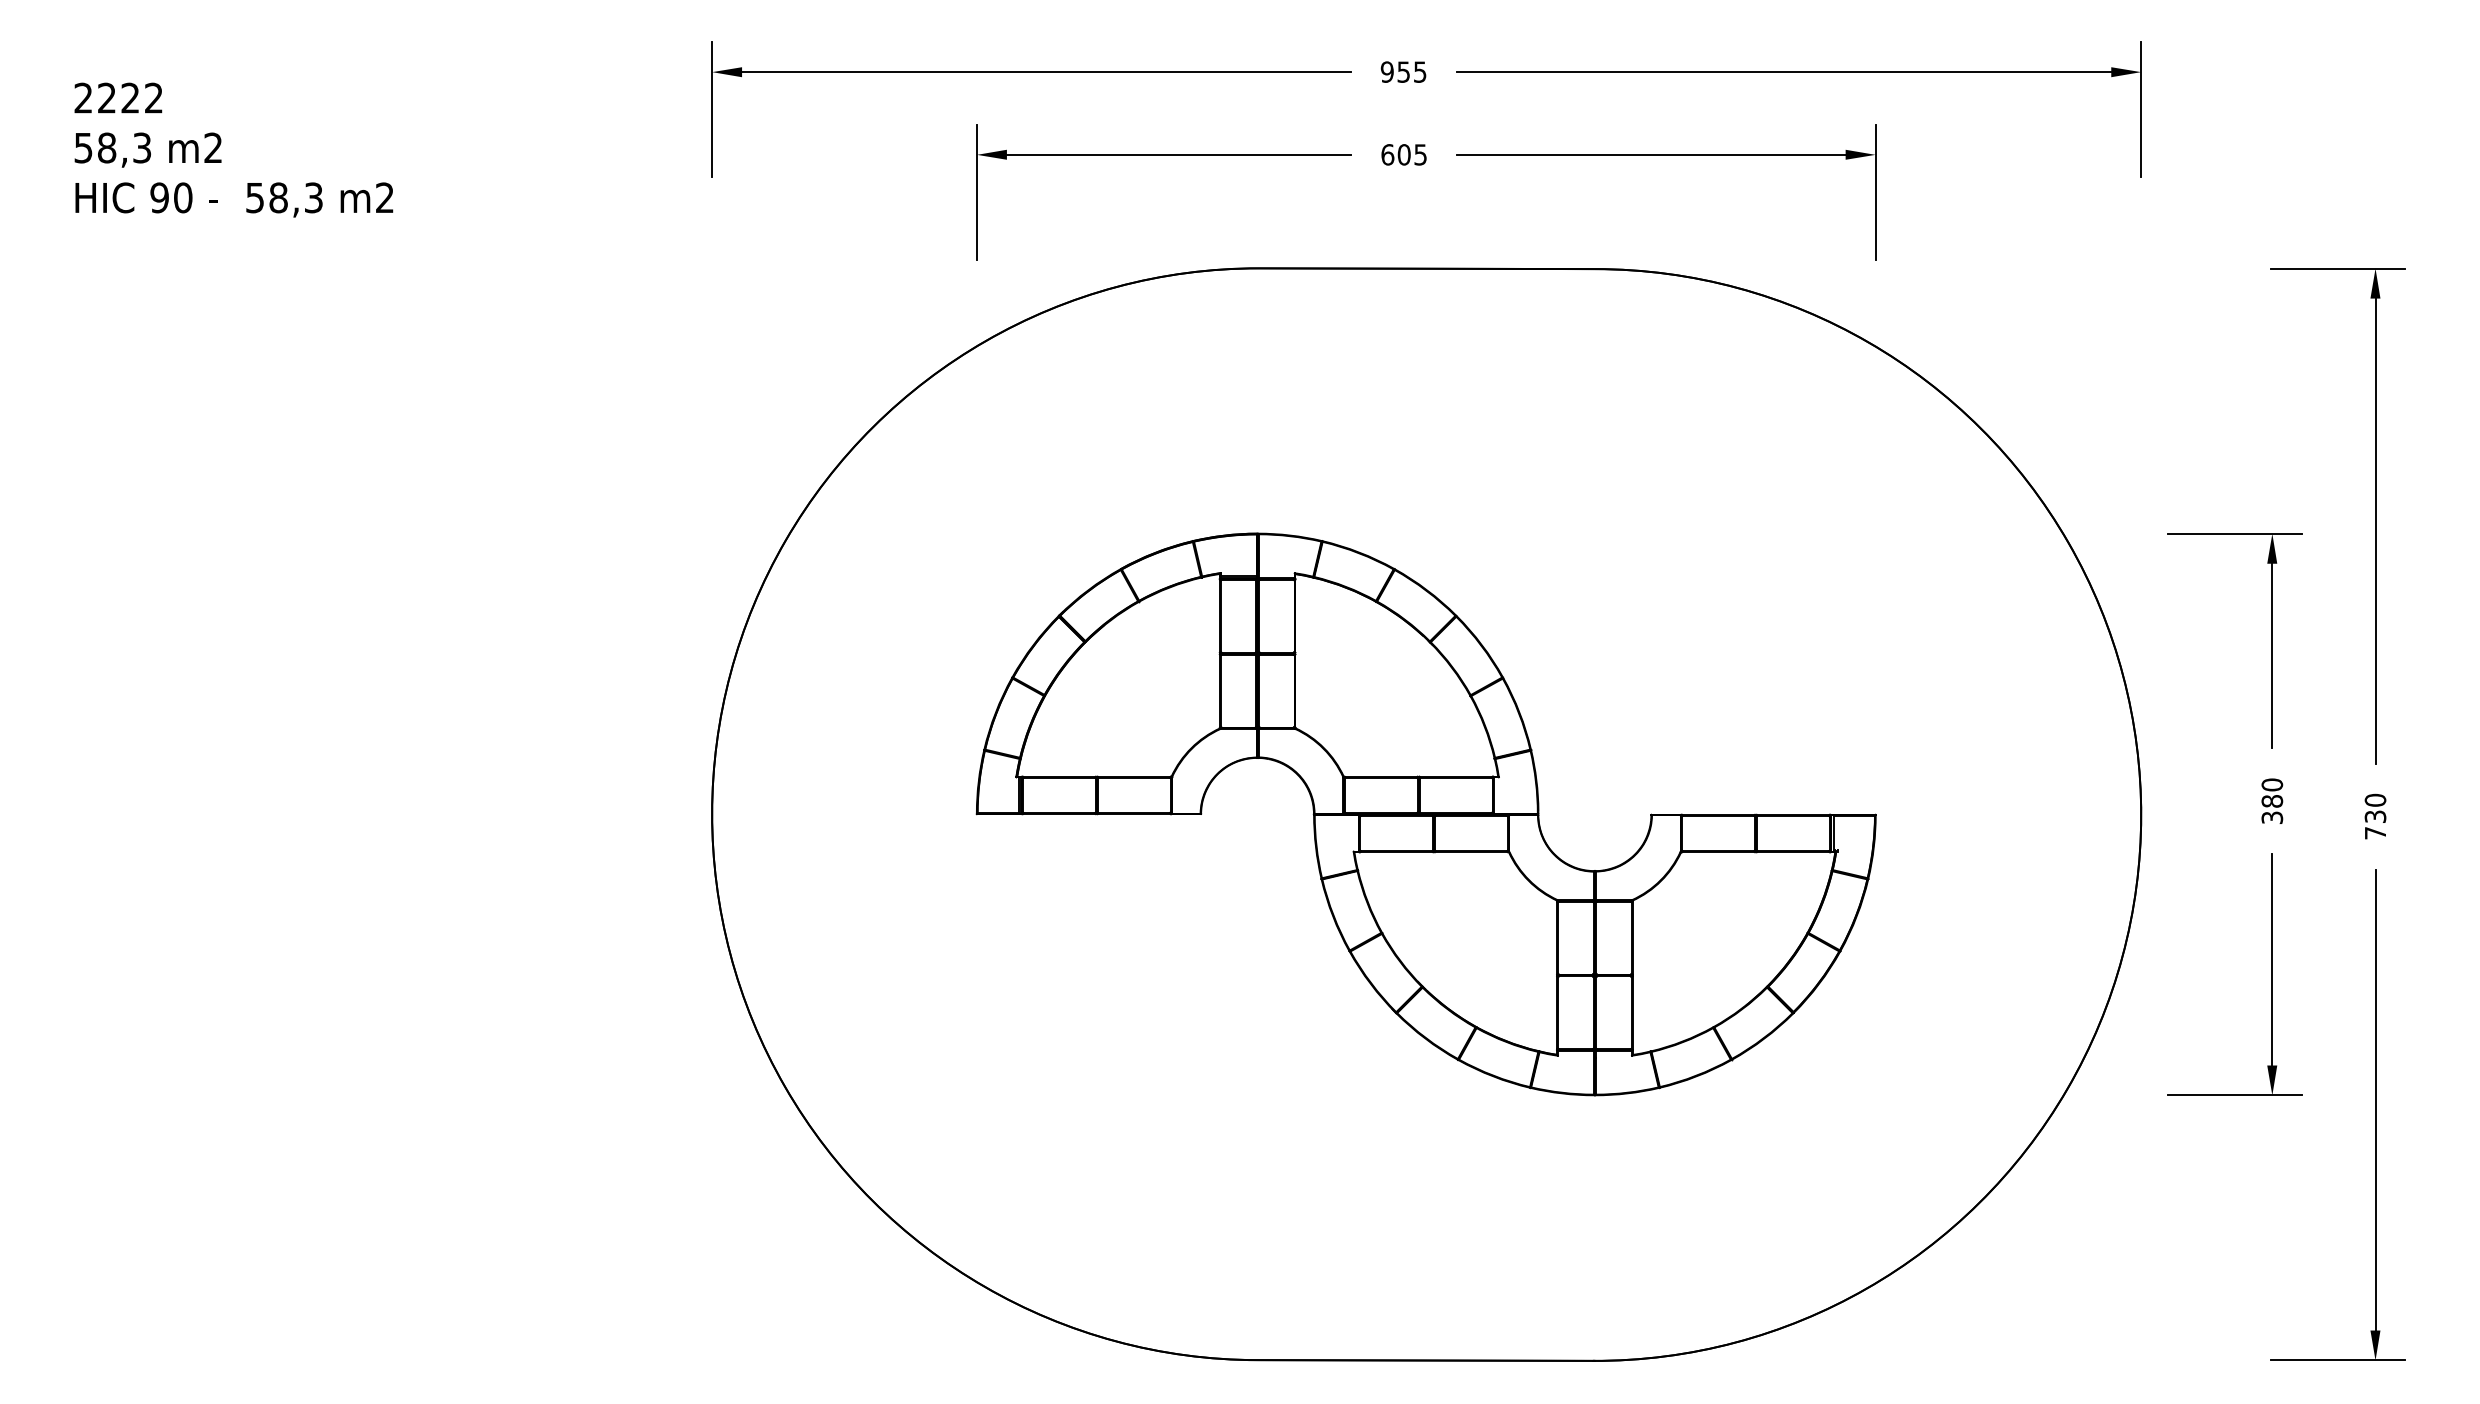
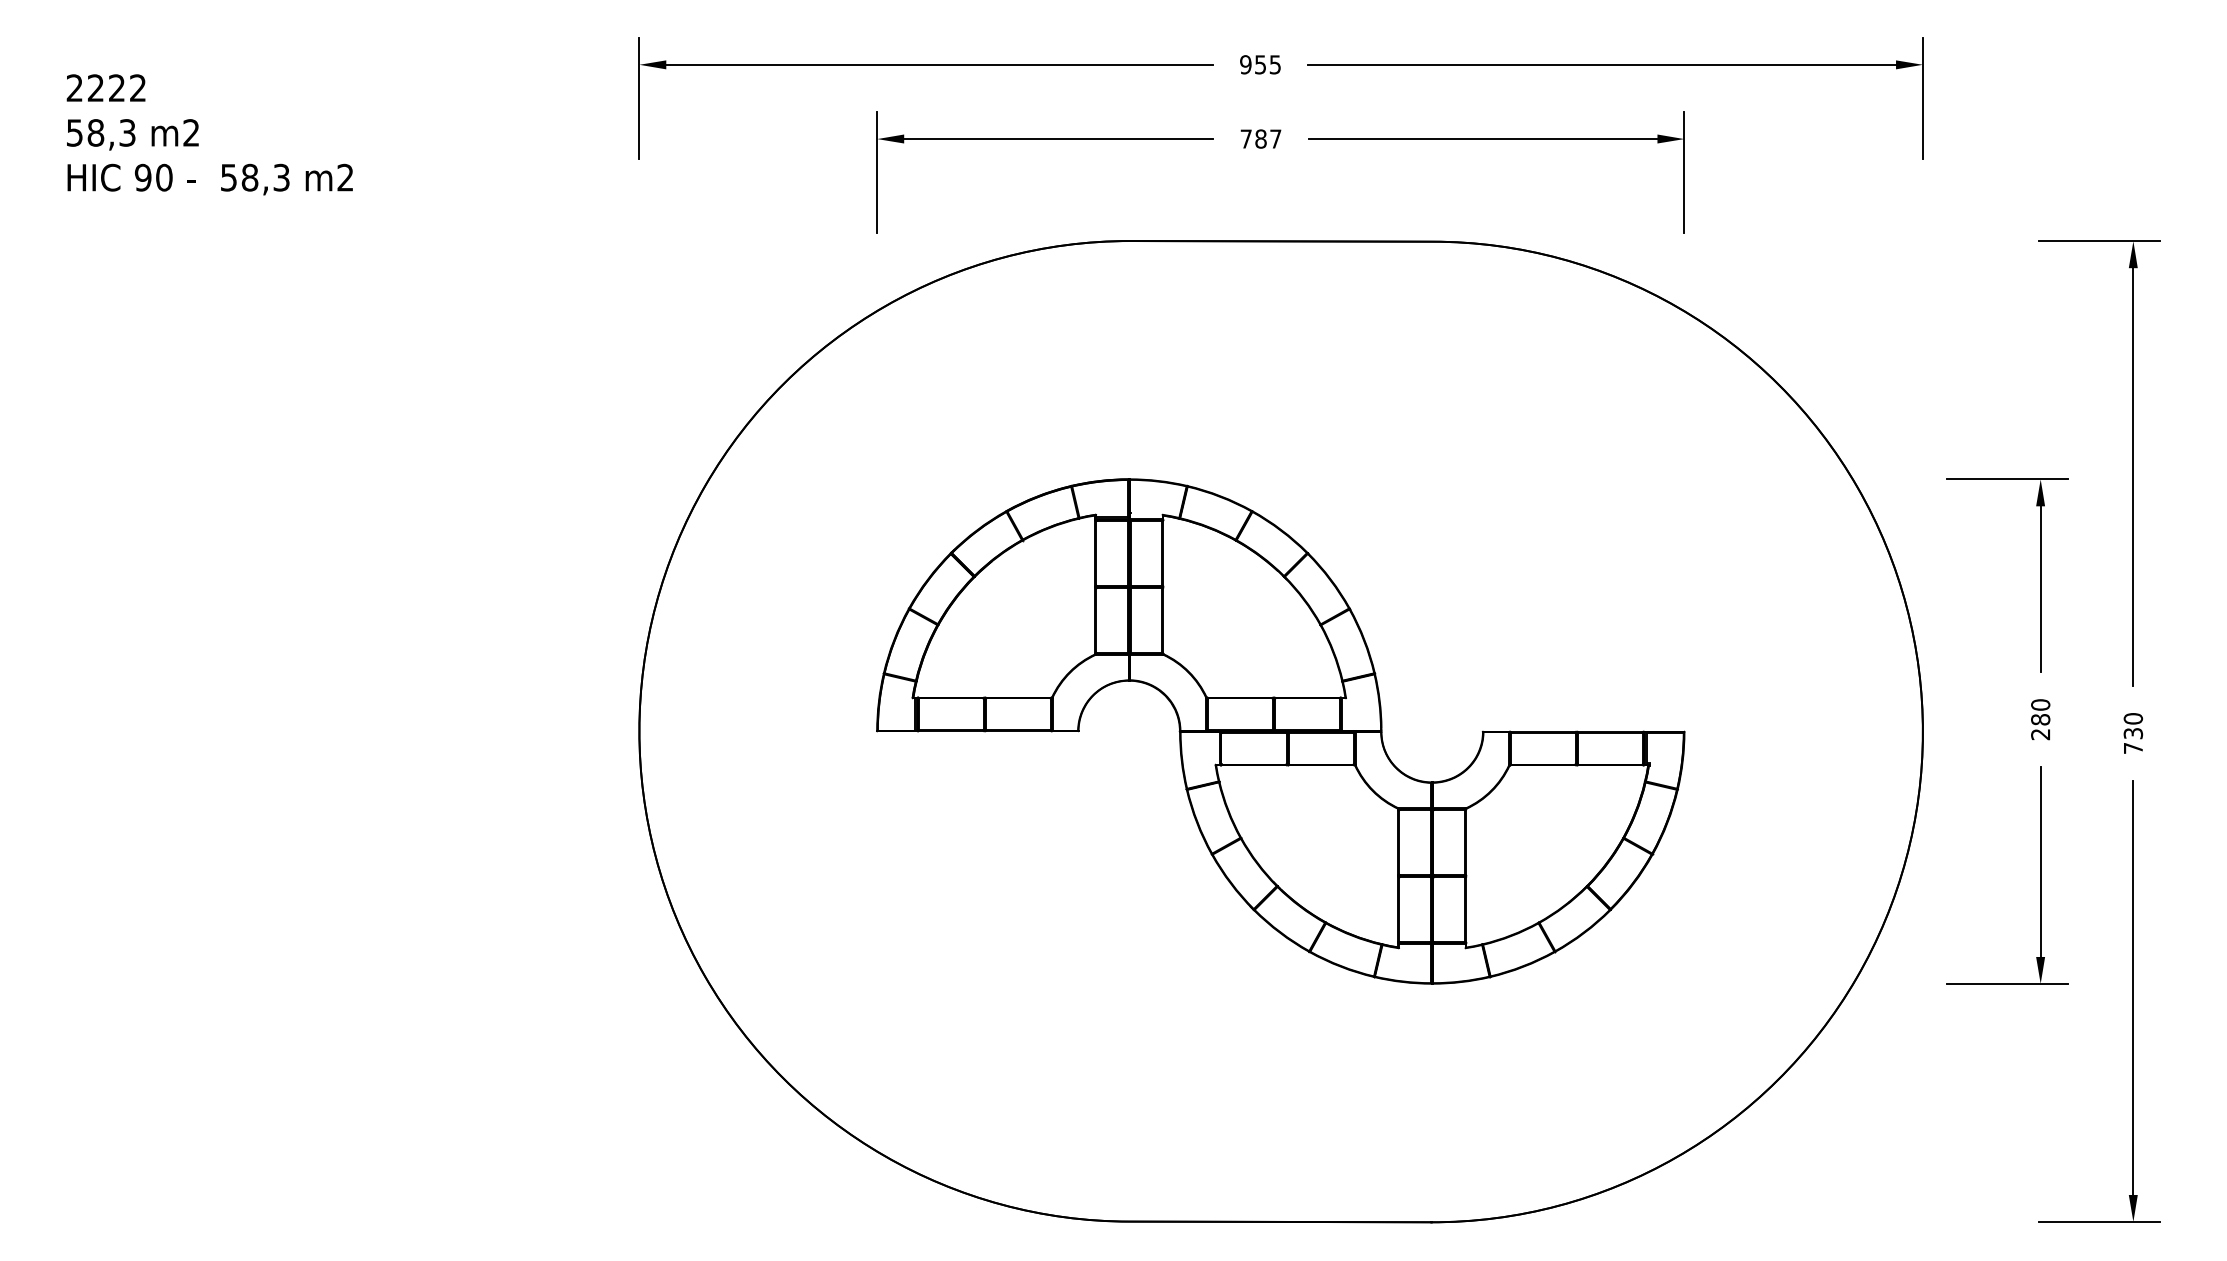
text: (1403, 154) -> (1260, 138), 605 -> 787
text: (2272, 817) -> (2040, 734), 380 -> 280

